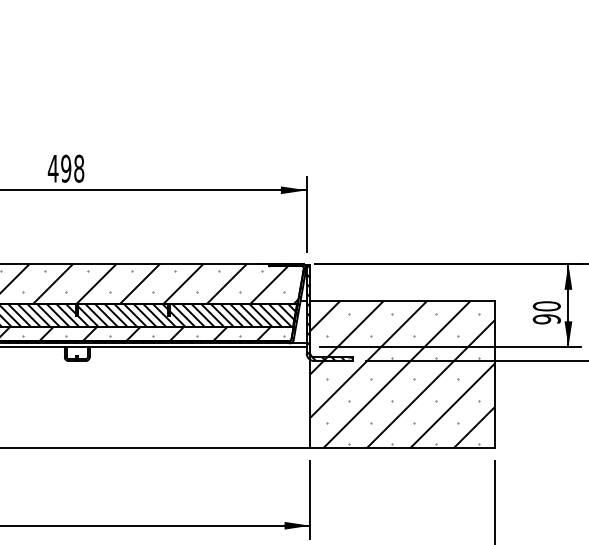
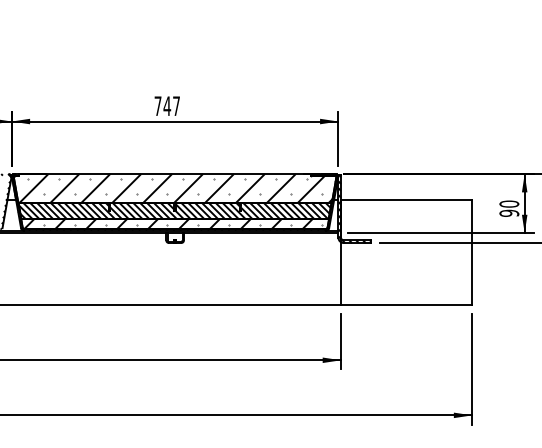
text: (66, 169) -> (167, 106), 498 -> 747
hatch: (402, 374) -> (406, 252), removed

